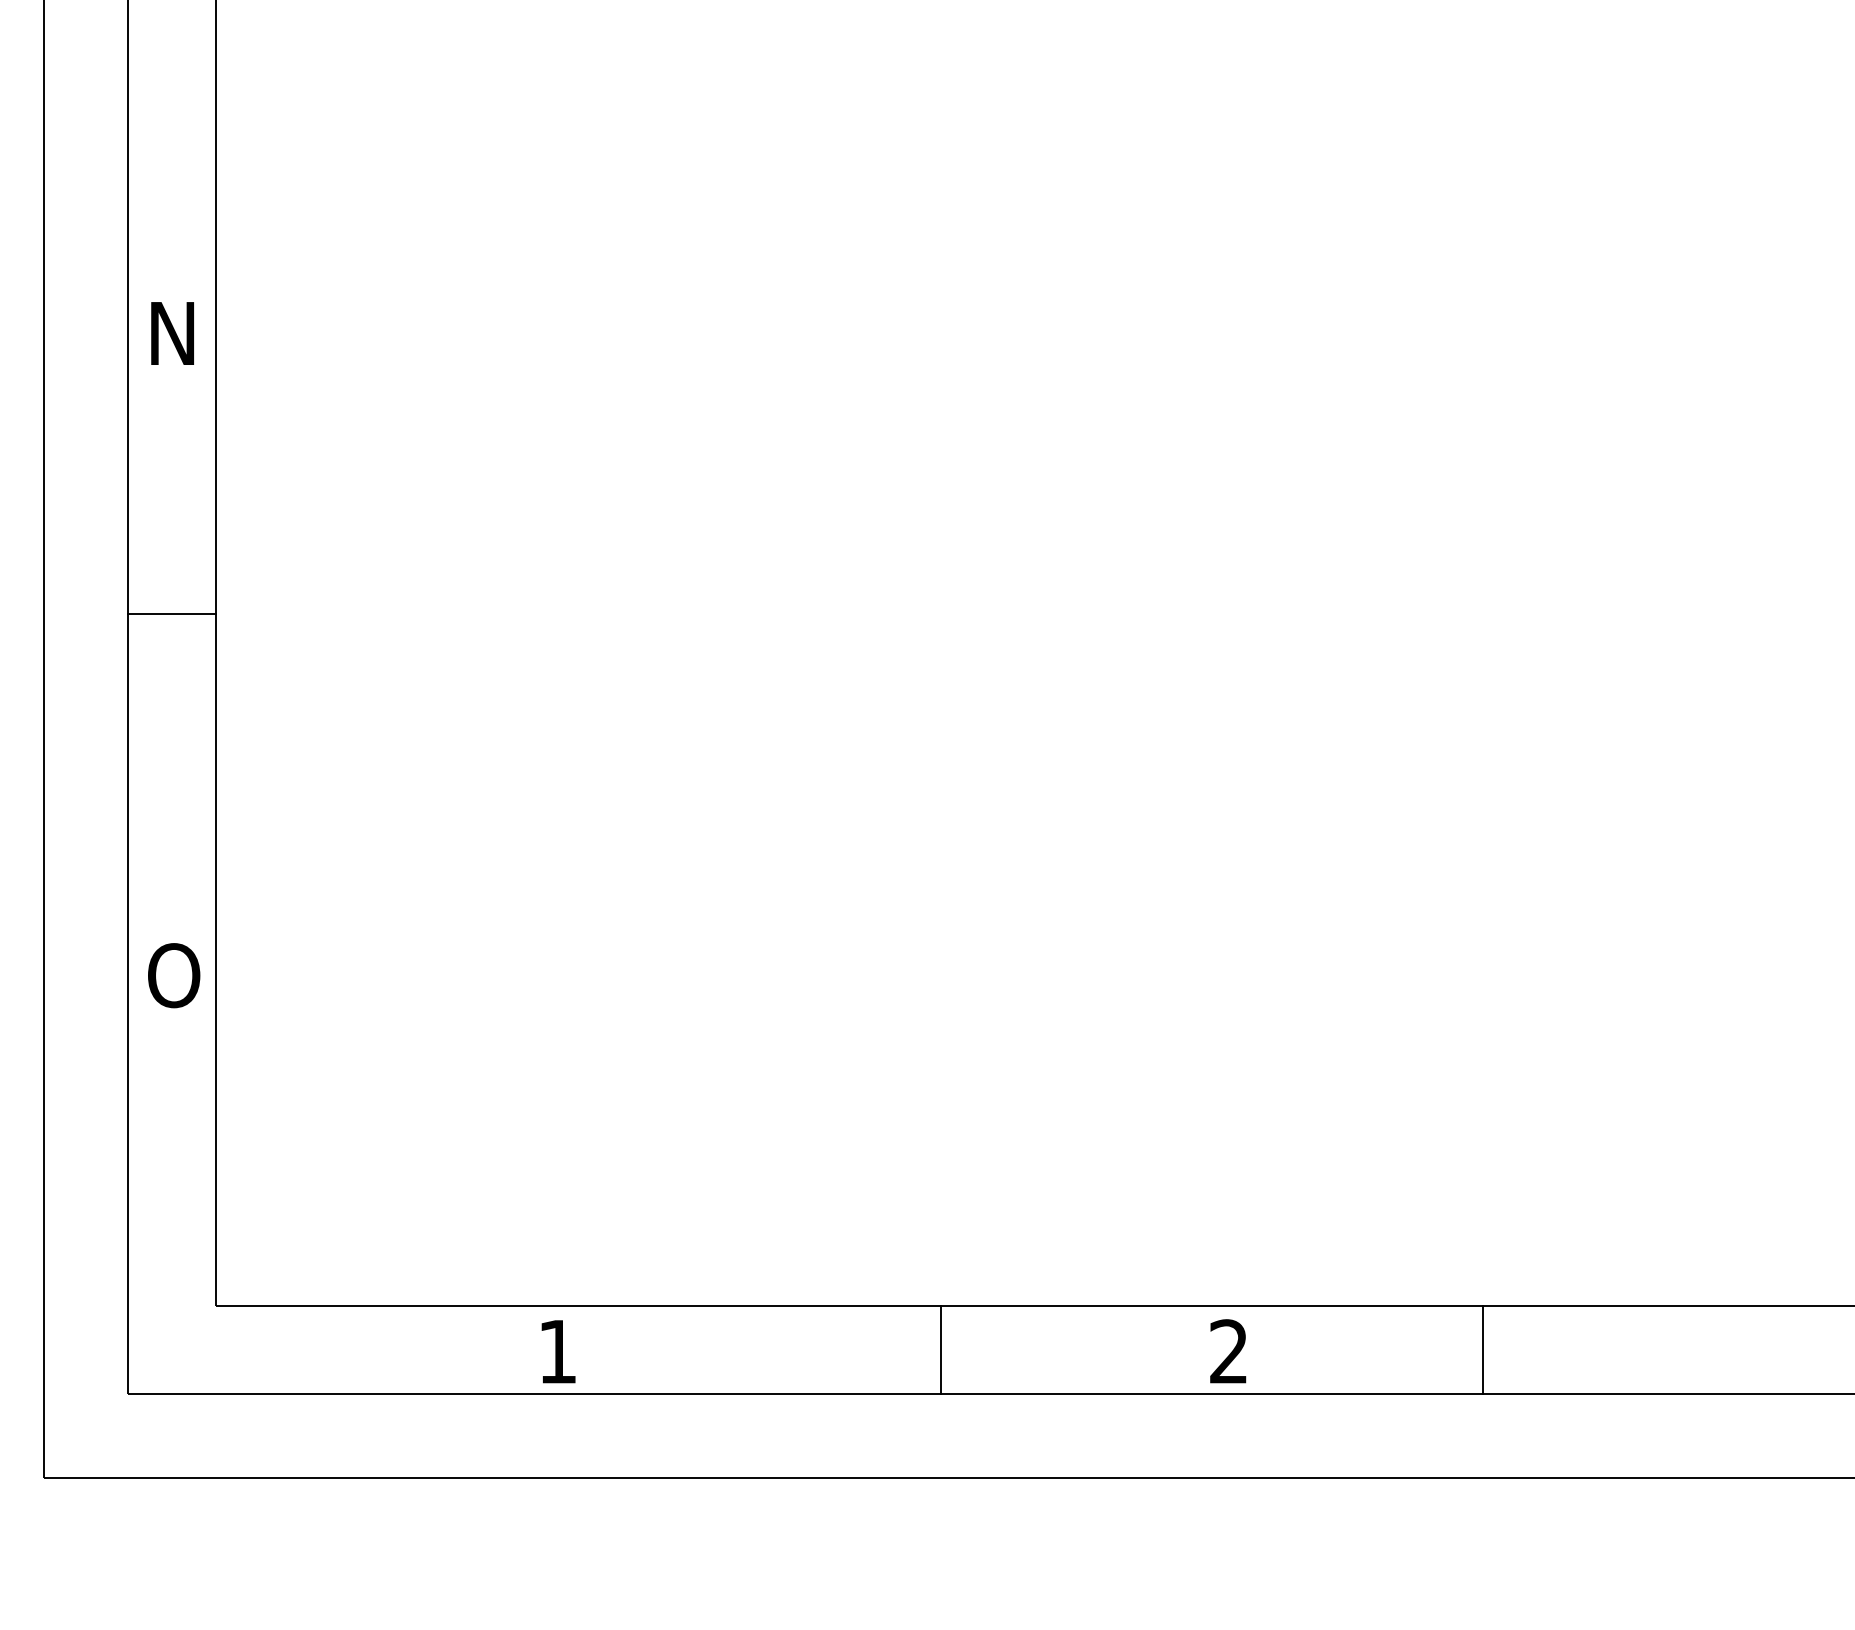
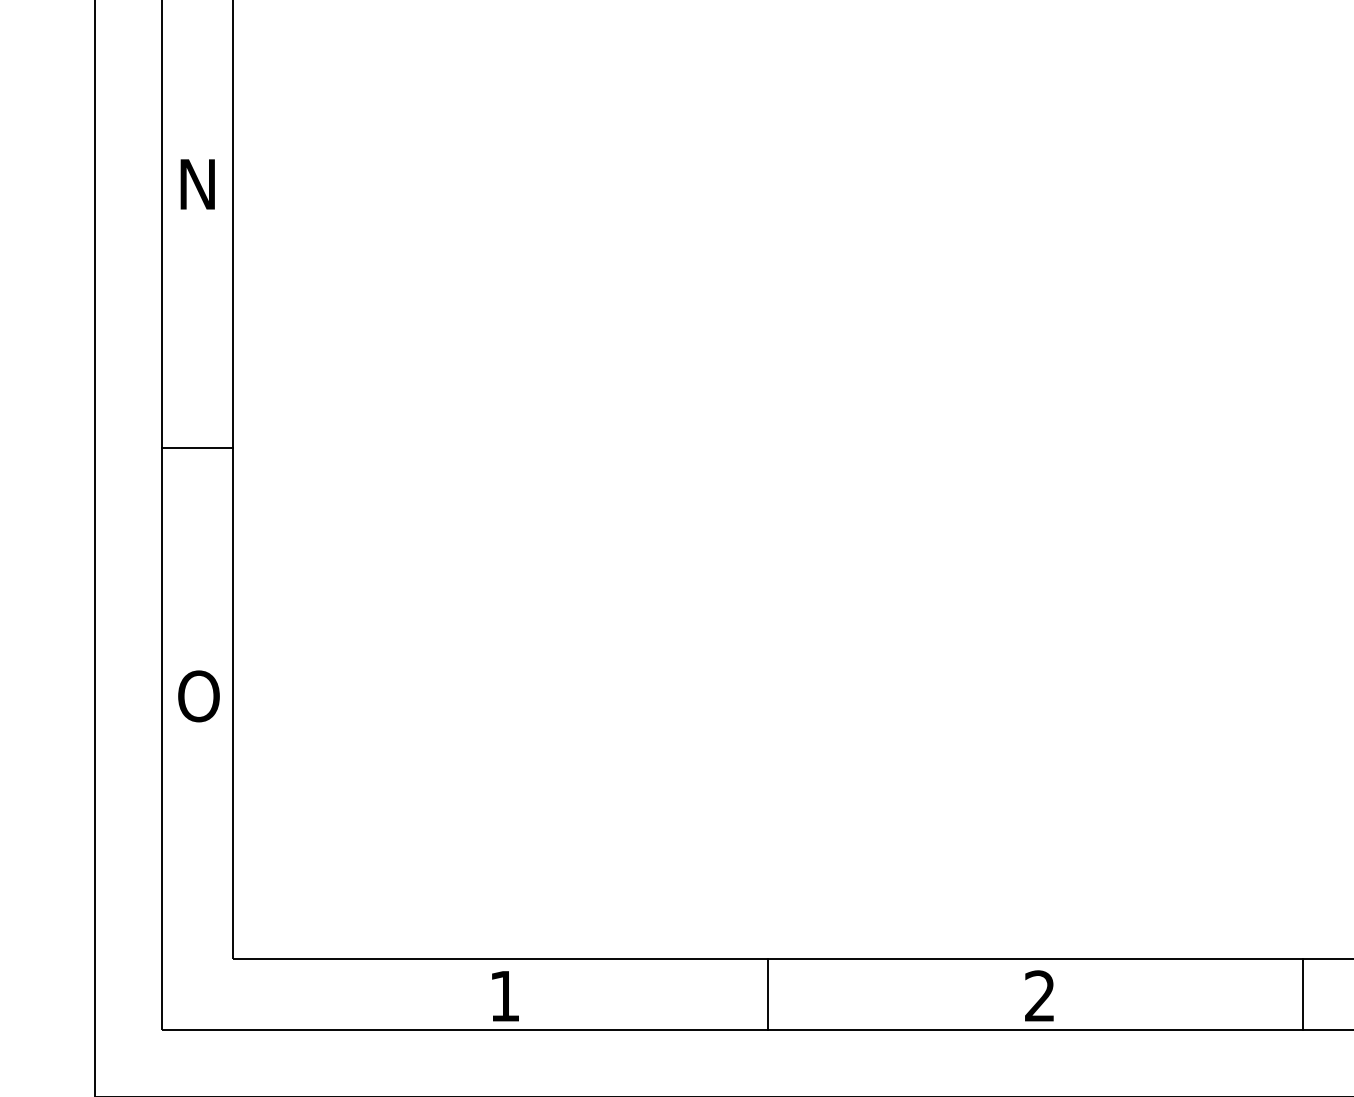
line: (172, 613) -> (197, 447), moved
line: (941, 1349) -> (767, 994), moved
line: (1482, 1349) -> (1302, 994), moved

